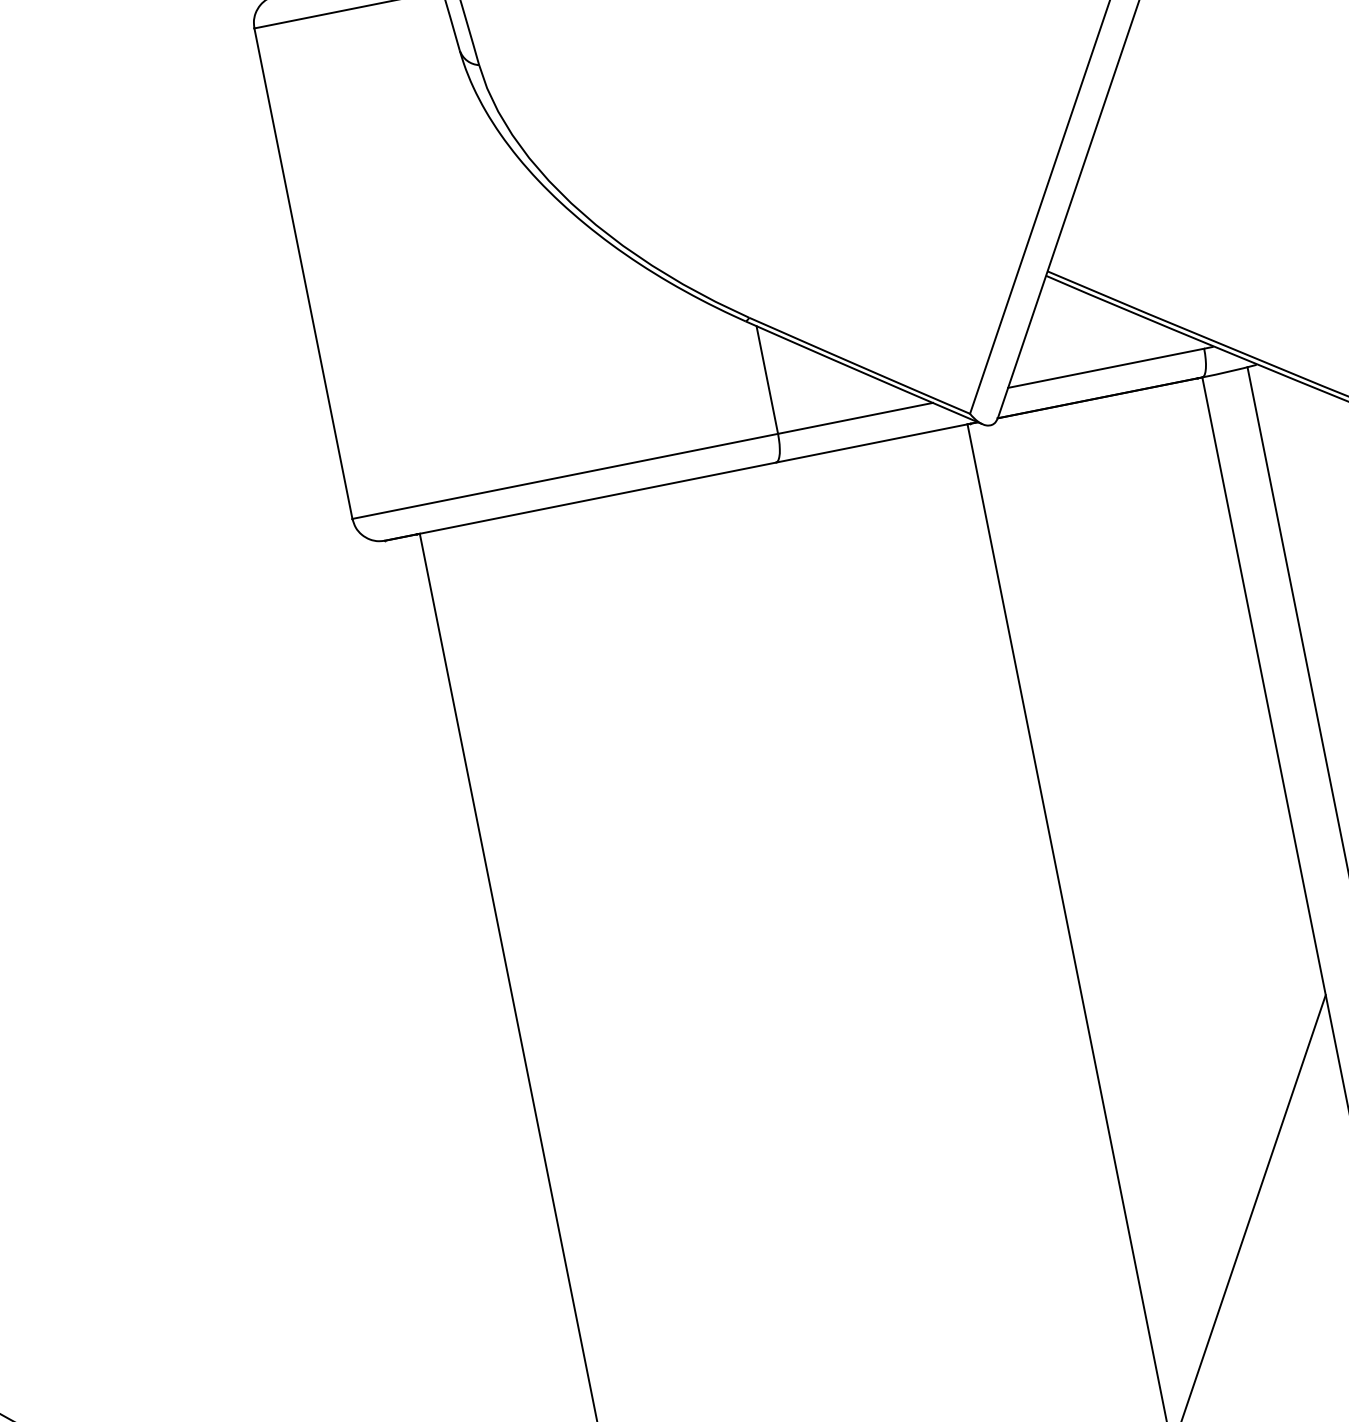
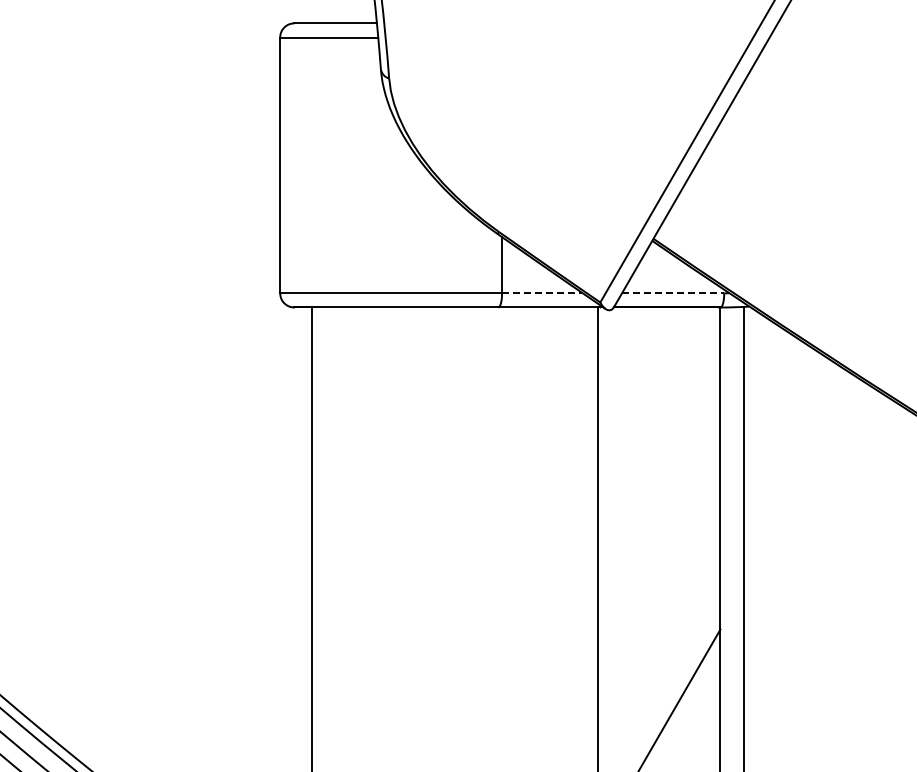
line: (1106, 368) -> (673, 293), solid -> dashed
line: (857, 418) -> (543, 293), solid -> dashed

